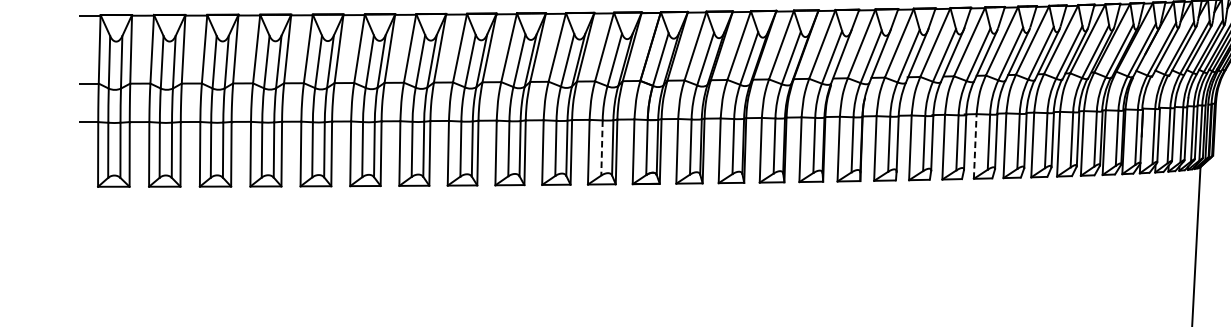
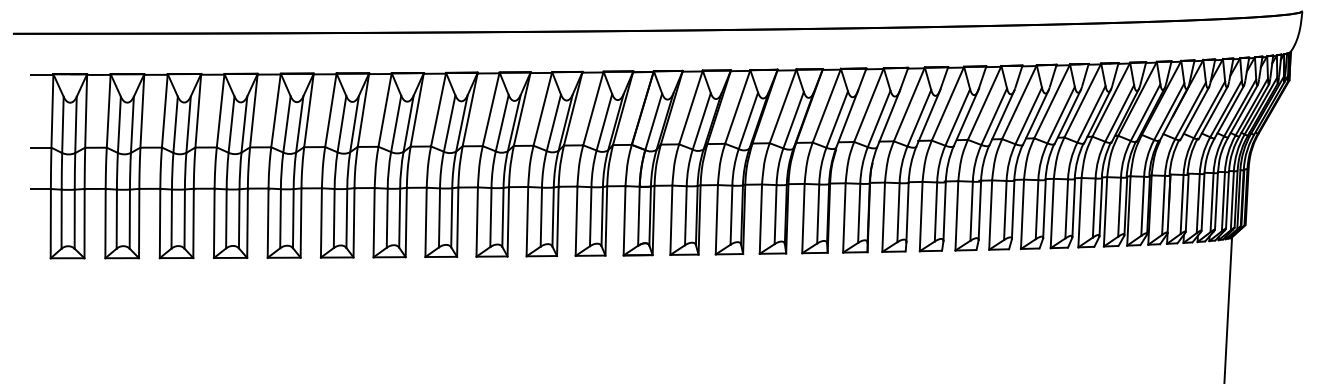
line: (975, 146) -> (990, 215), dashed -> solid
line: (601, 147) -> (590, 216), dashed -> solid

